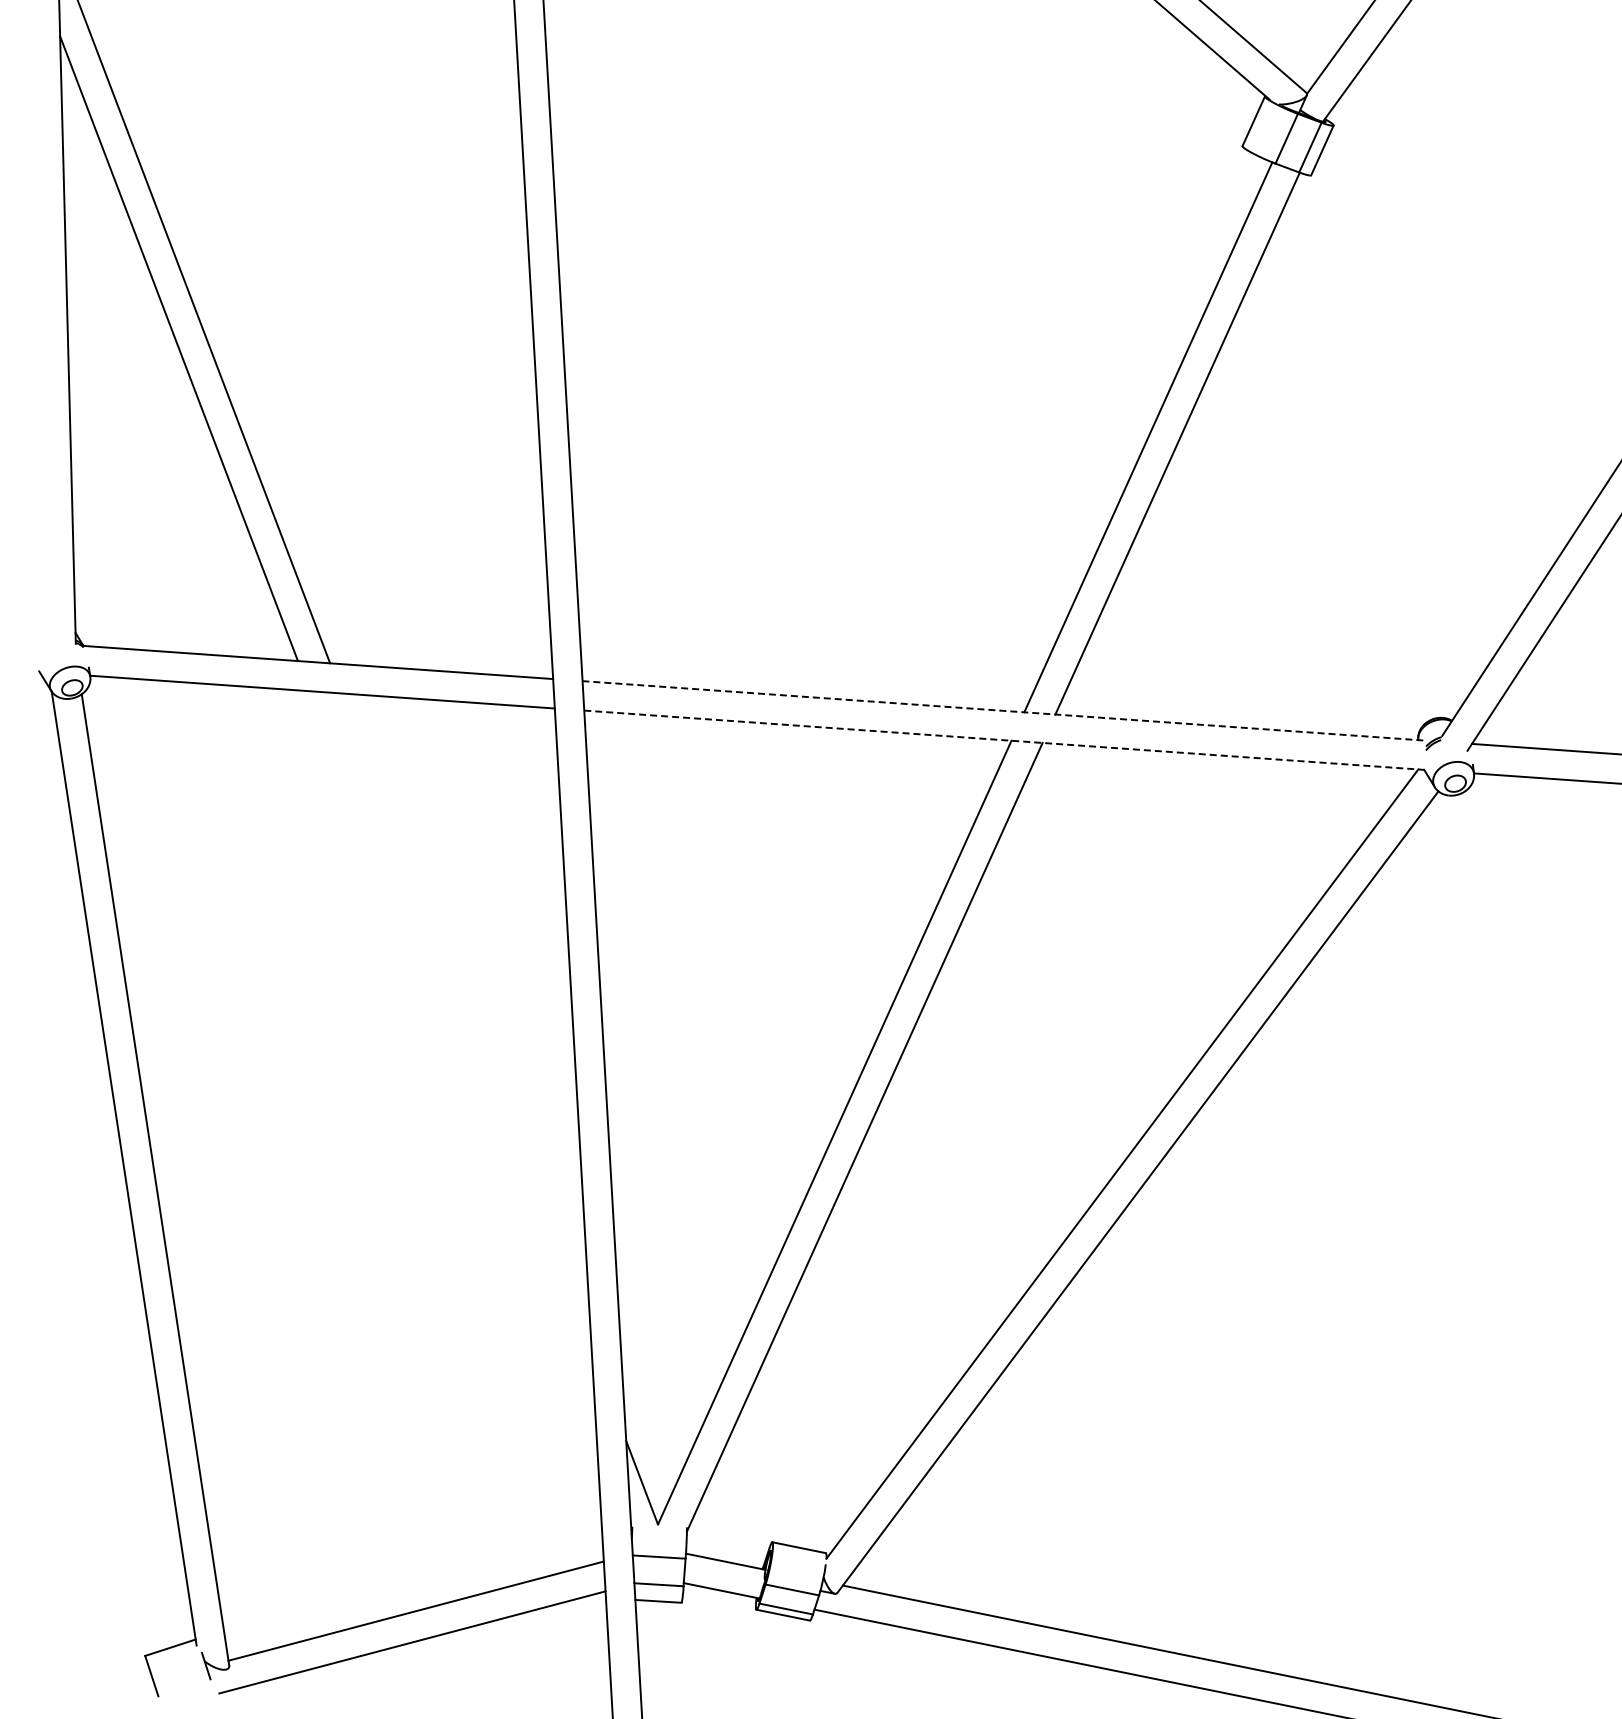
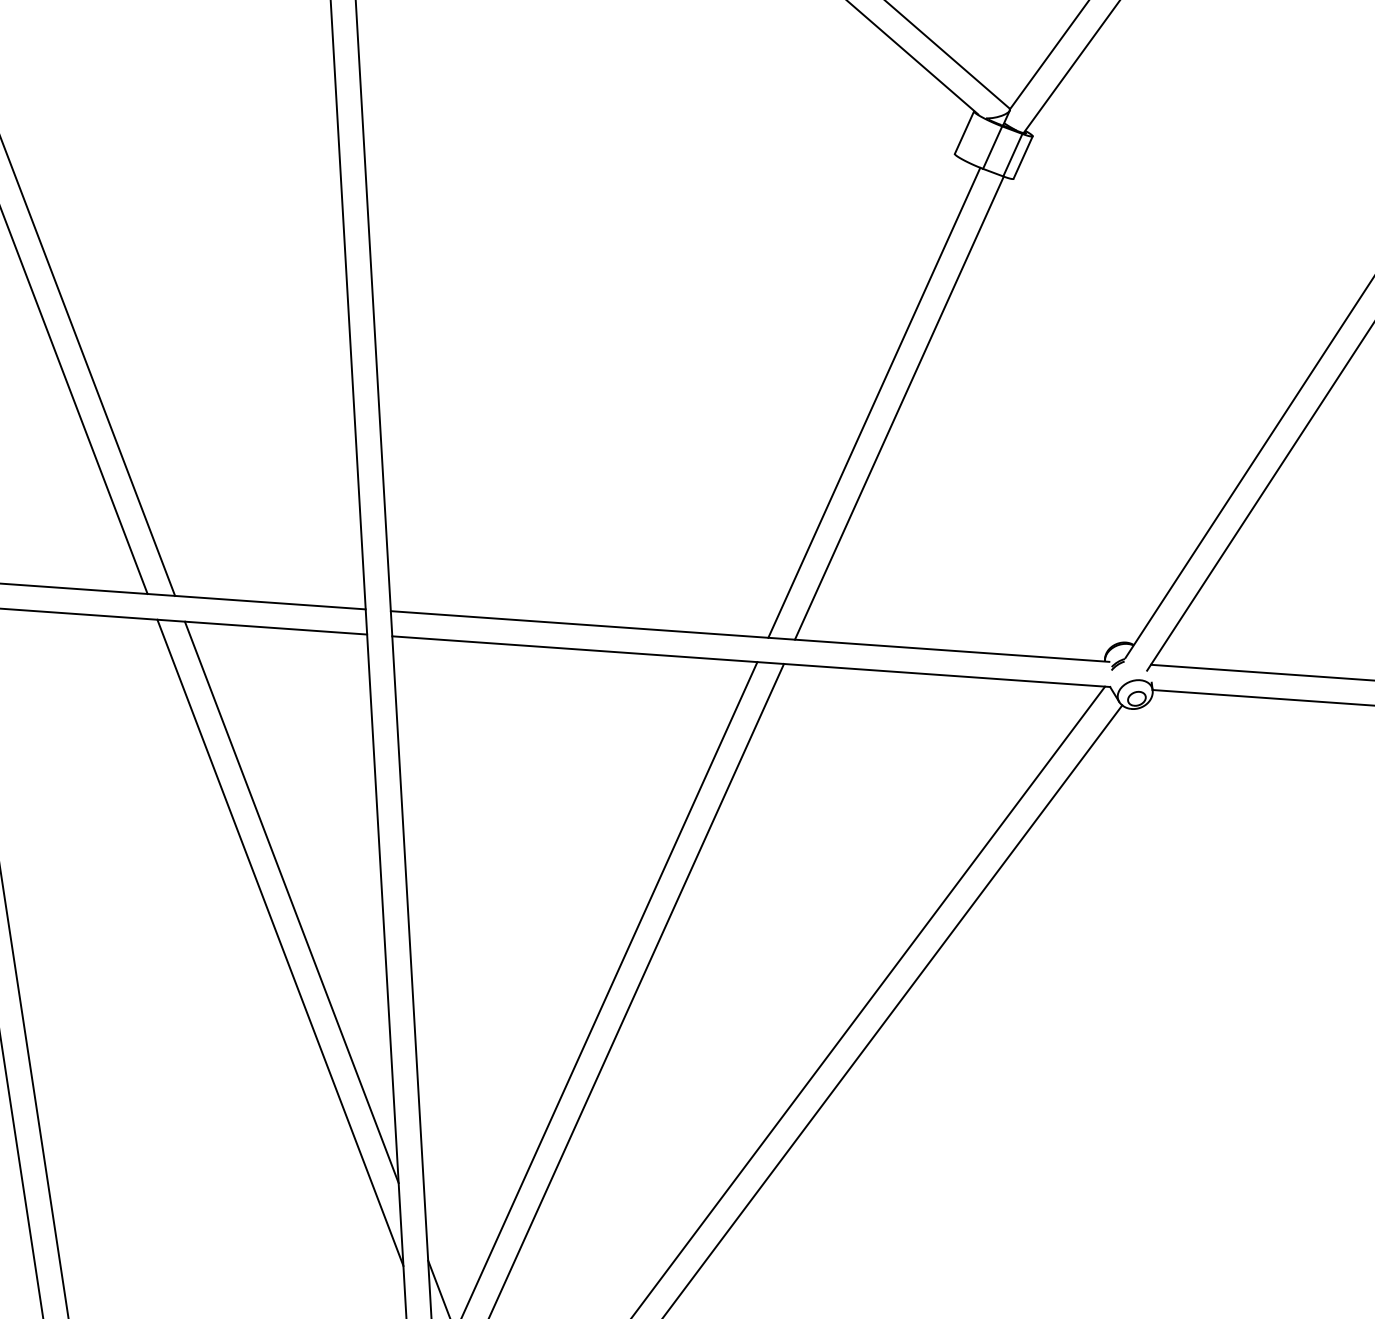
line: (1002, 710) -> (749, 636), dashed -> solid
line: (1004, 740) -> (751, 661), dashed -> solid
line: (466, 1021) -> (291, 902), added
line: (453, 1069) -> (280, 943), added

